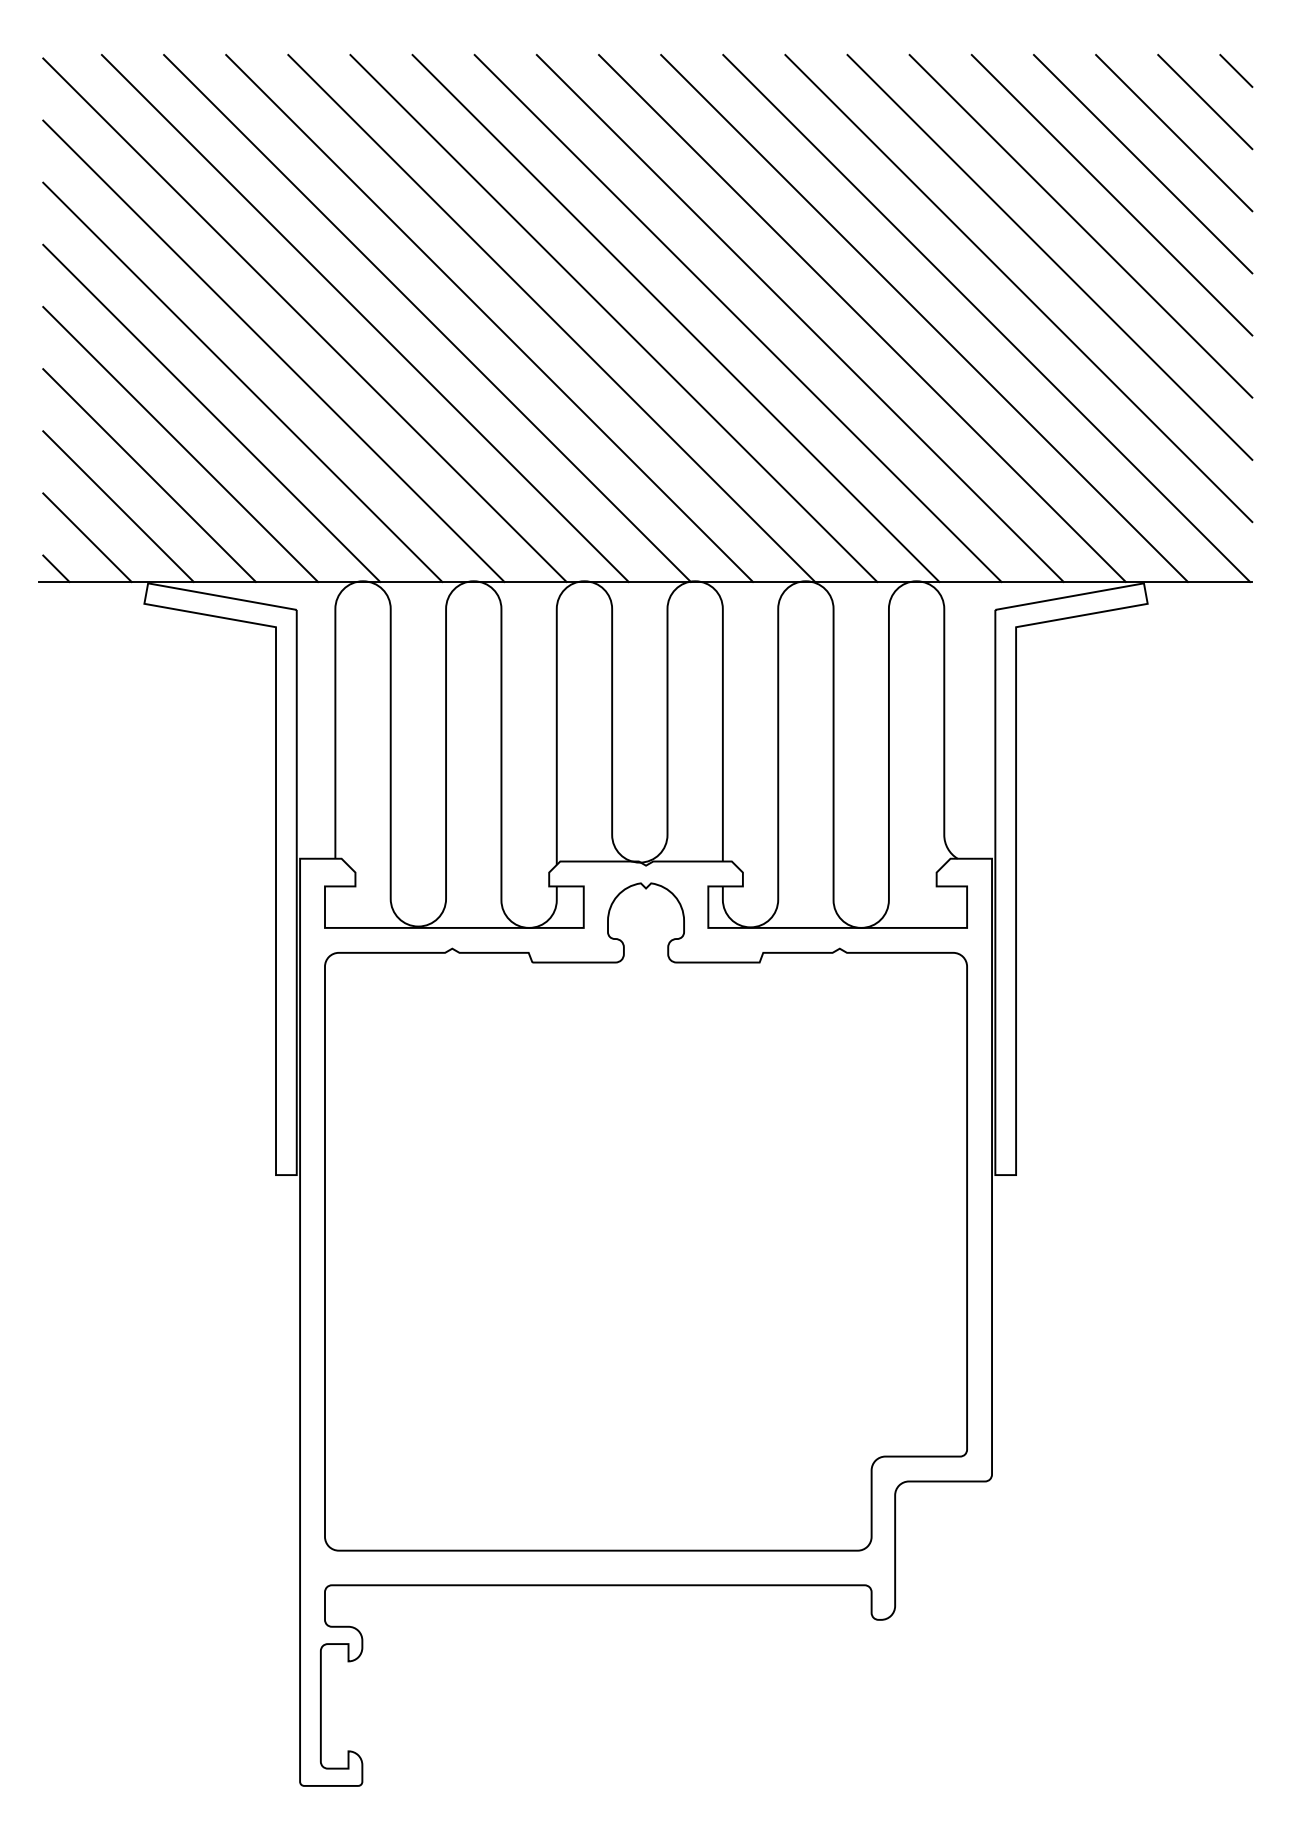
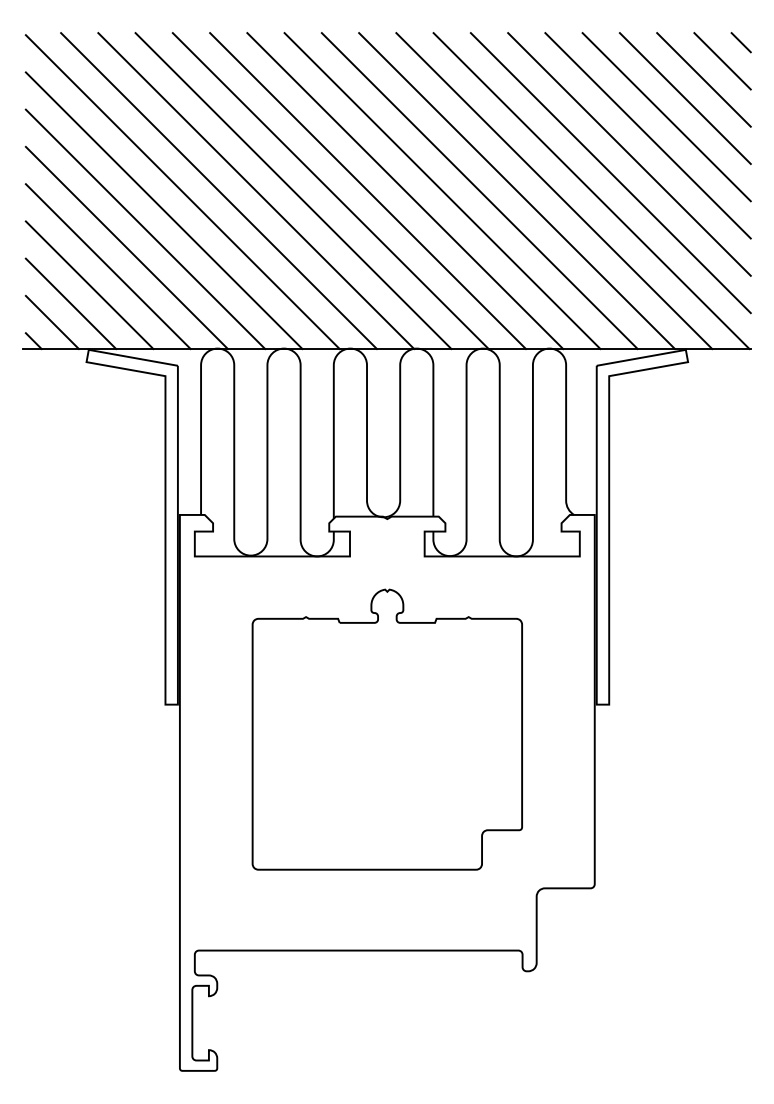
part: (646, 1216) -> (387, 729), size x0.7

